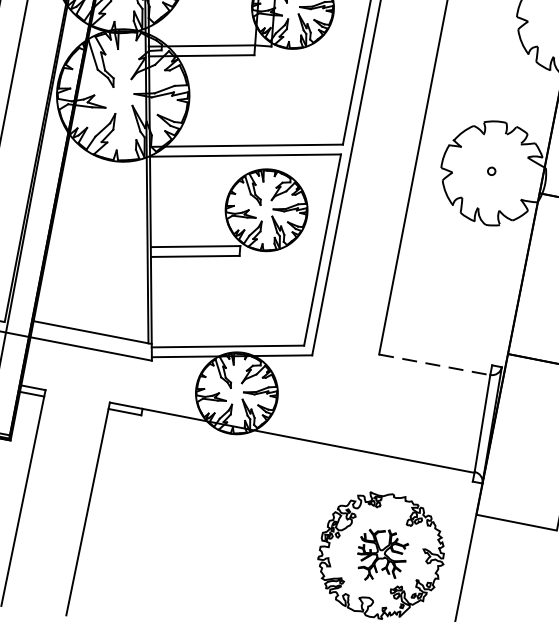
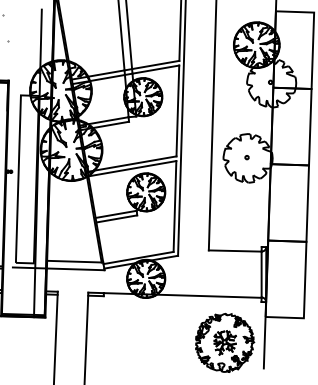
line: (435, 365) -> (235, 251), dashed -> solid

